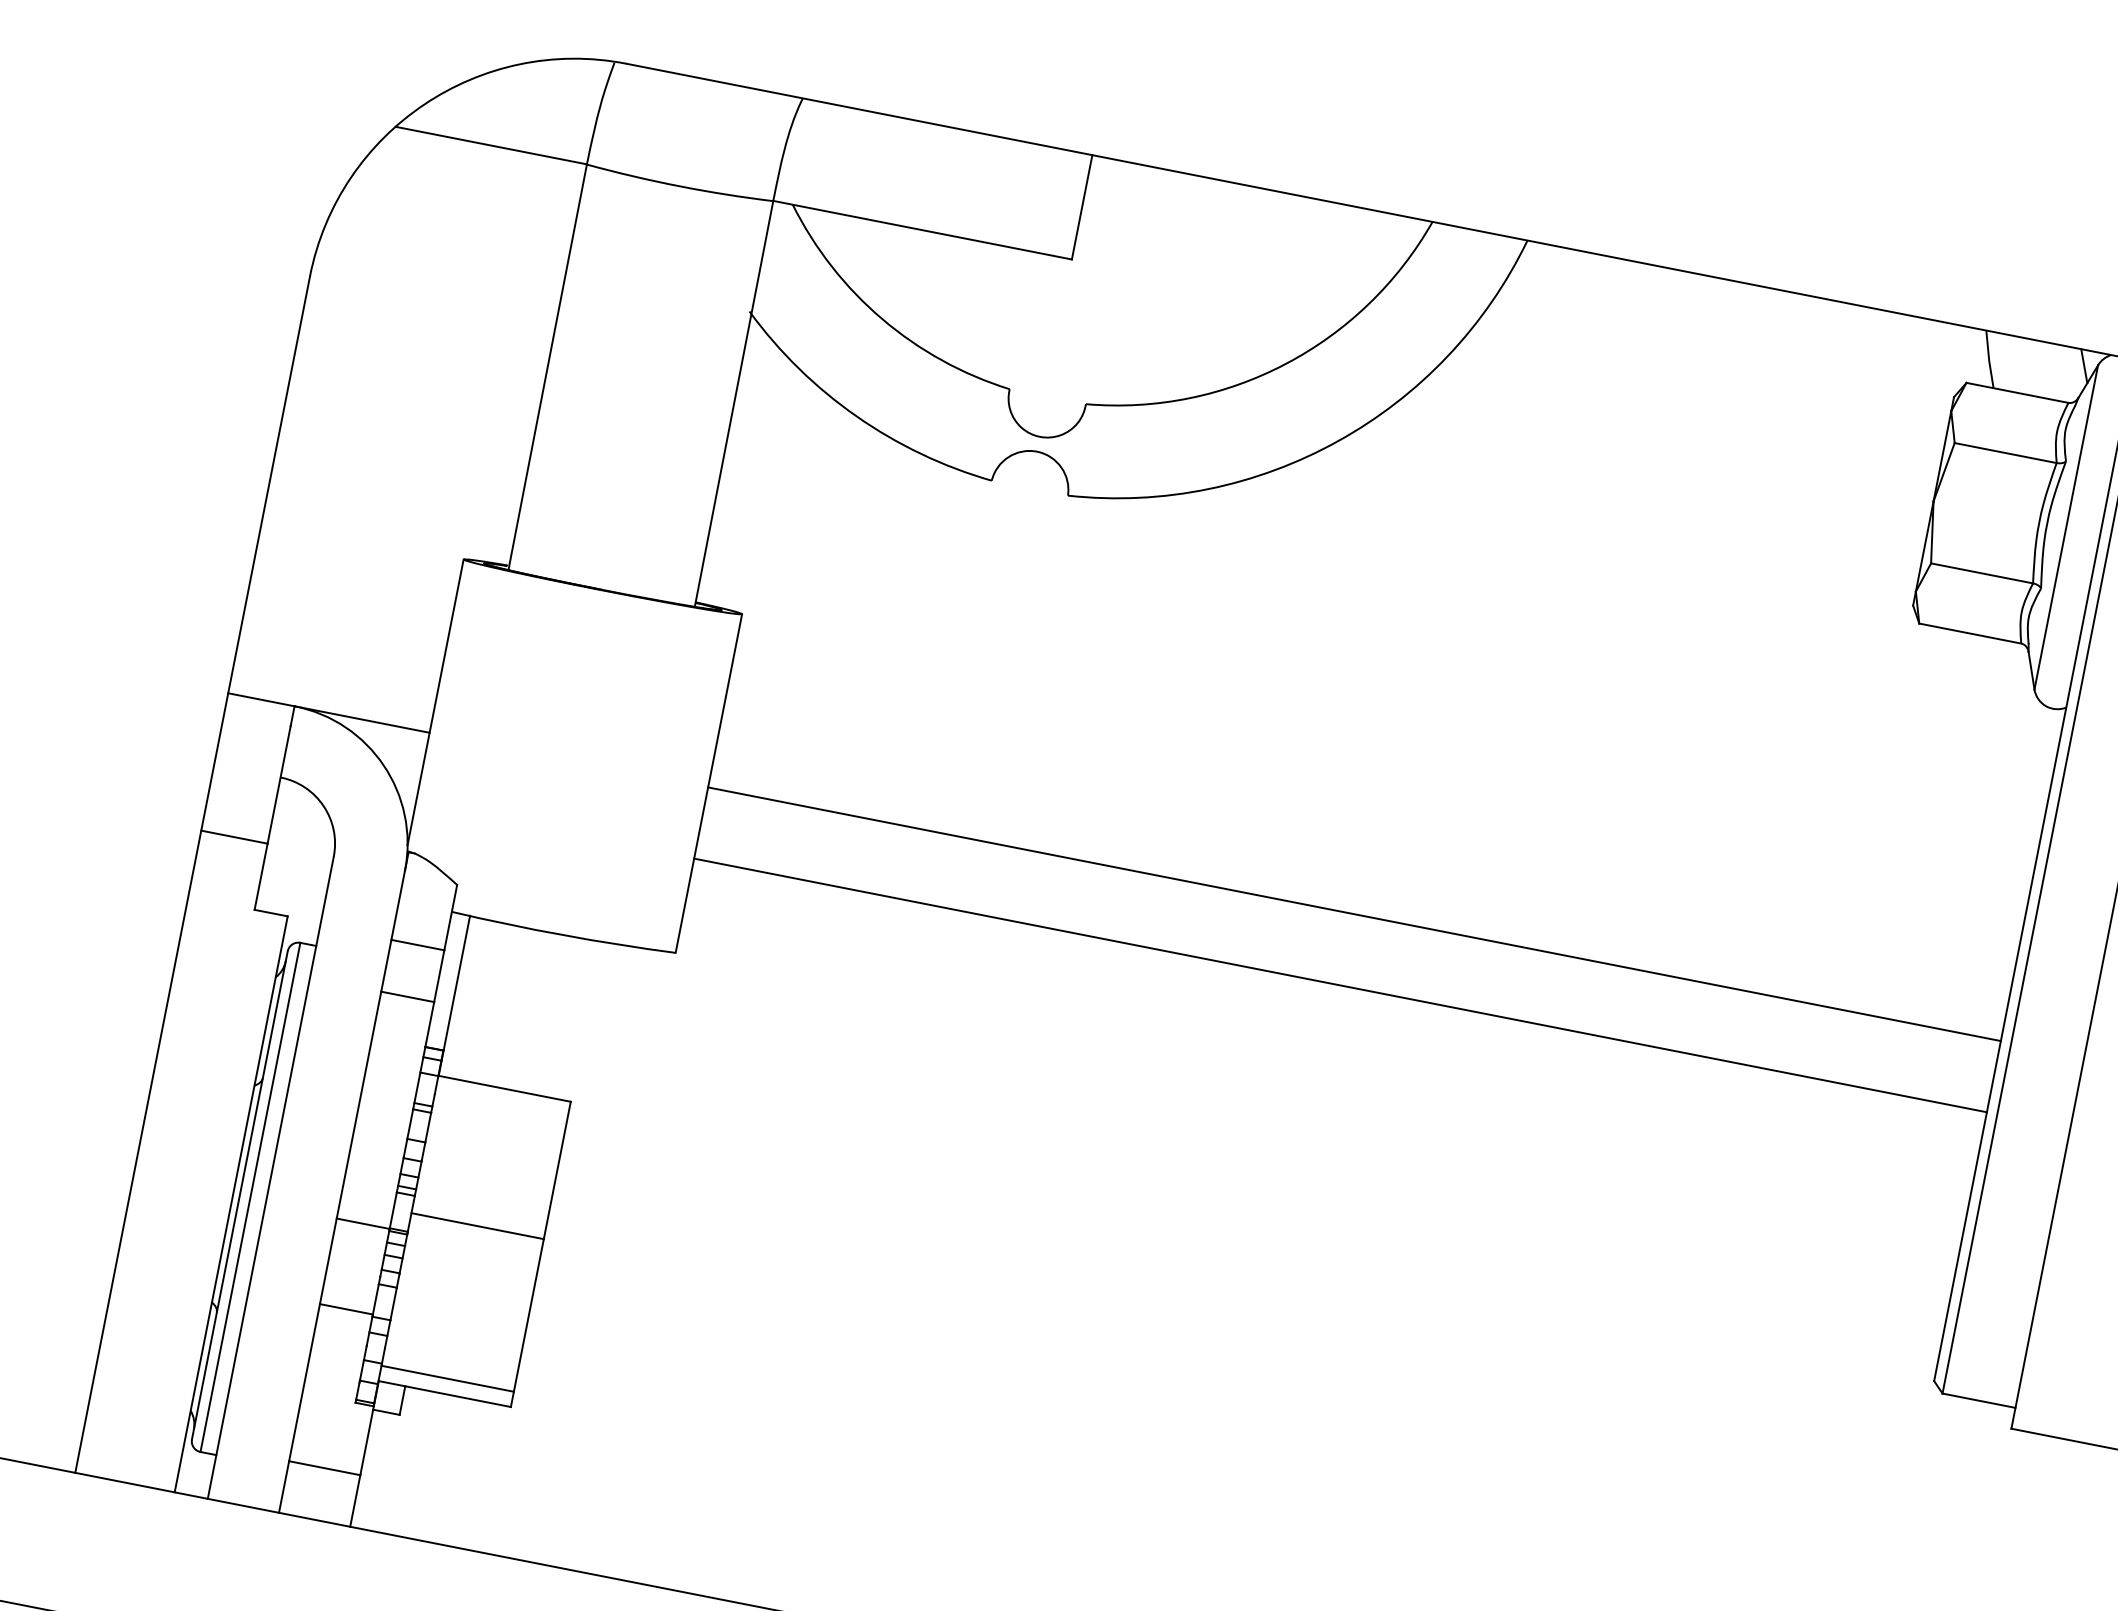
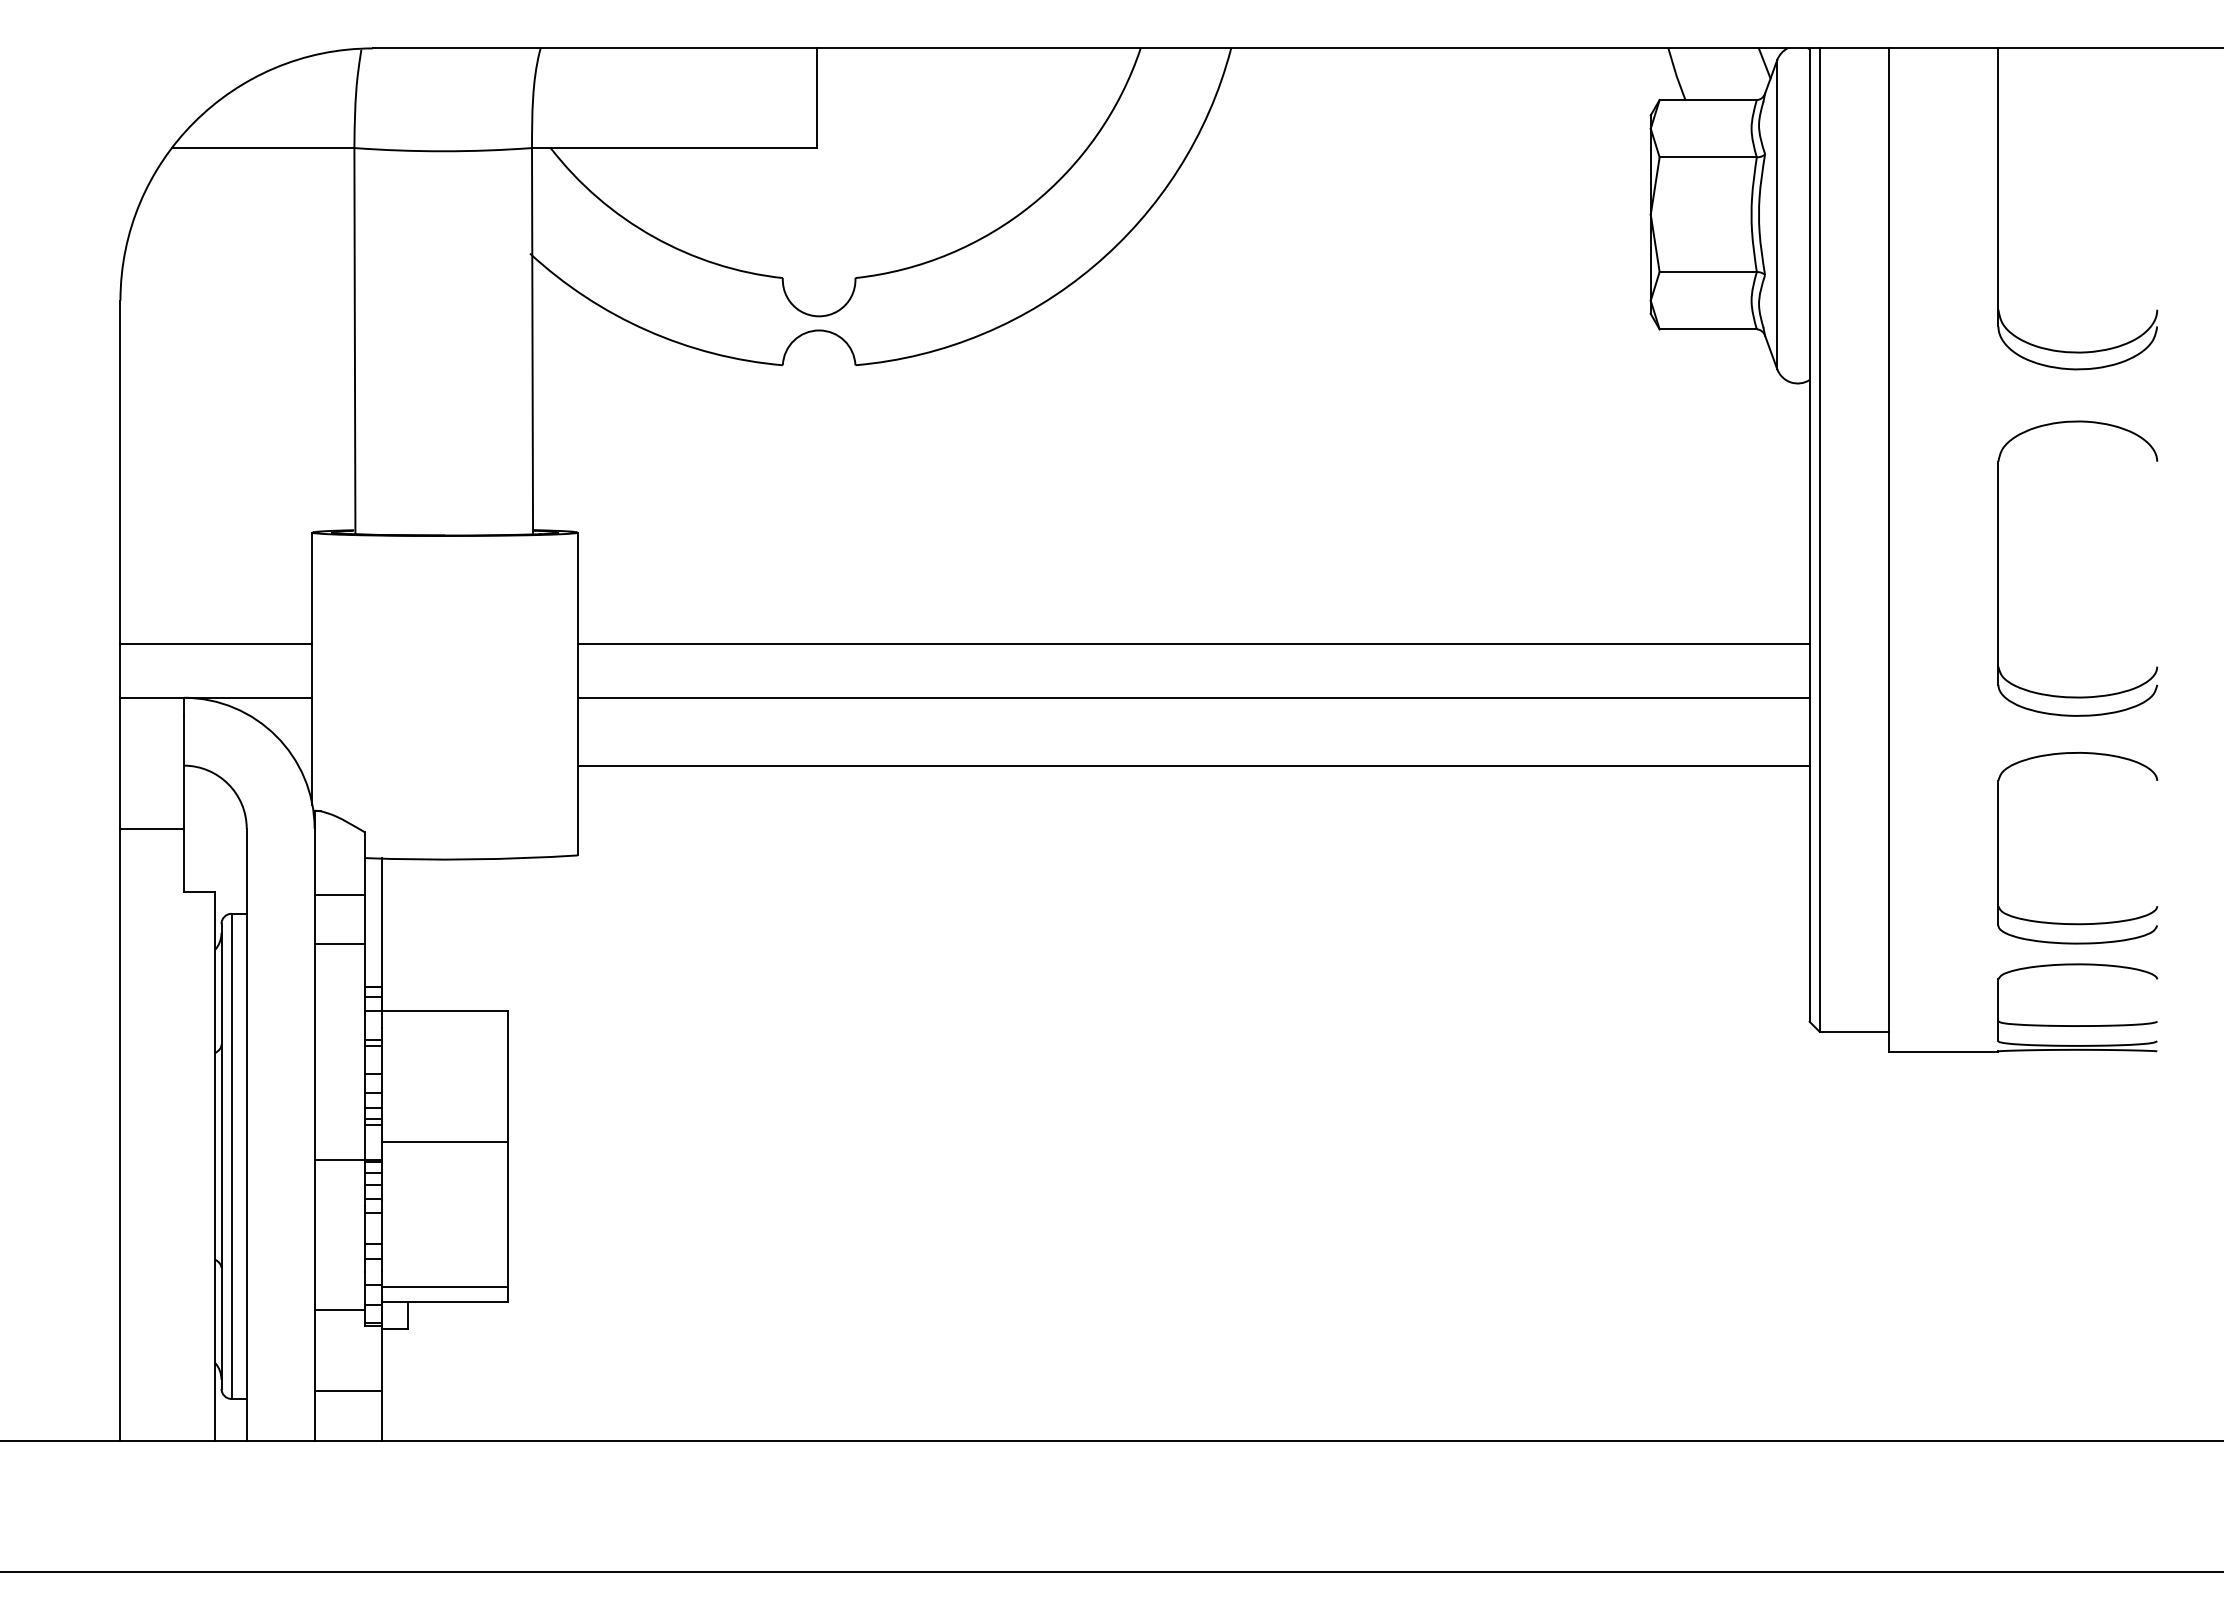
line: (339, 657) -> (216, 644), added
line: (1365, 858) -> (1193, 644), added
line: (346, 1308) -> (339, 1309), moved

